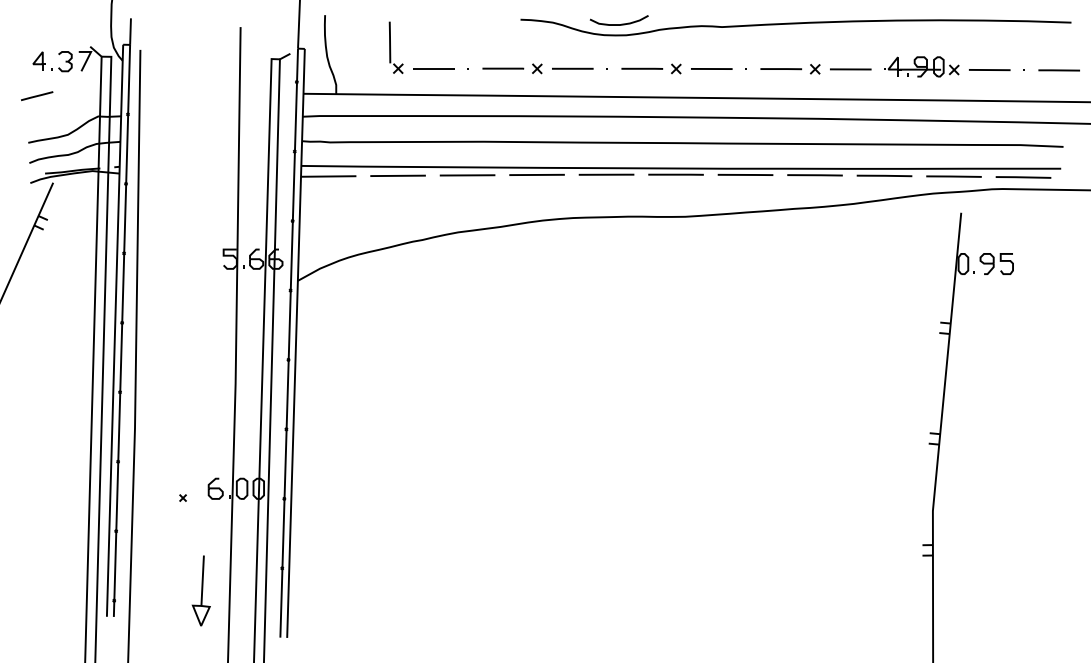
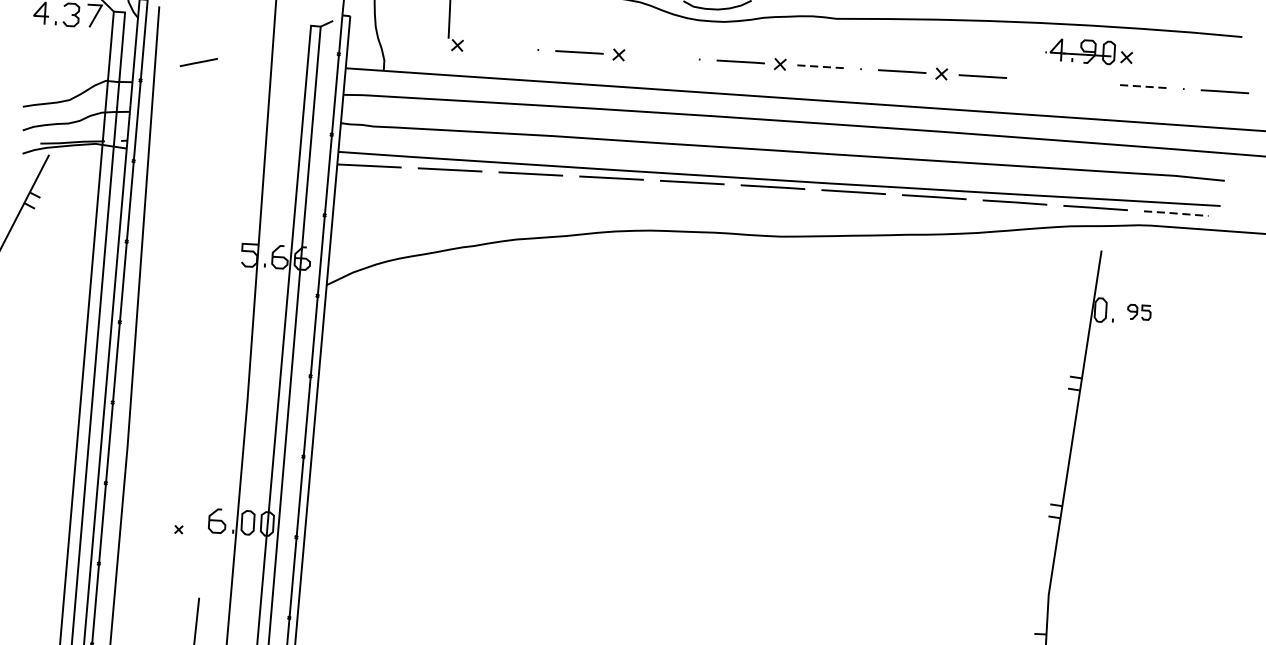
part: (921, 66) -> (1088, 51), moved
line: (433, 68) -> (498, 47), removed
line: (572, 68) -> (659, 56), removed
line: (711, 69) -> (821, 67), solid -> dashed
line: (989, 70) -> (1143, 87), solid -> dashed
line: (37, 96) -> (199, 62), moved
line: (1022, 177) -> (1175, 213), solid -> dashed
part: (996, 263) -> (1139, 311), size x0.6

